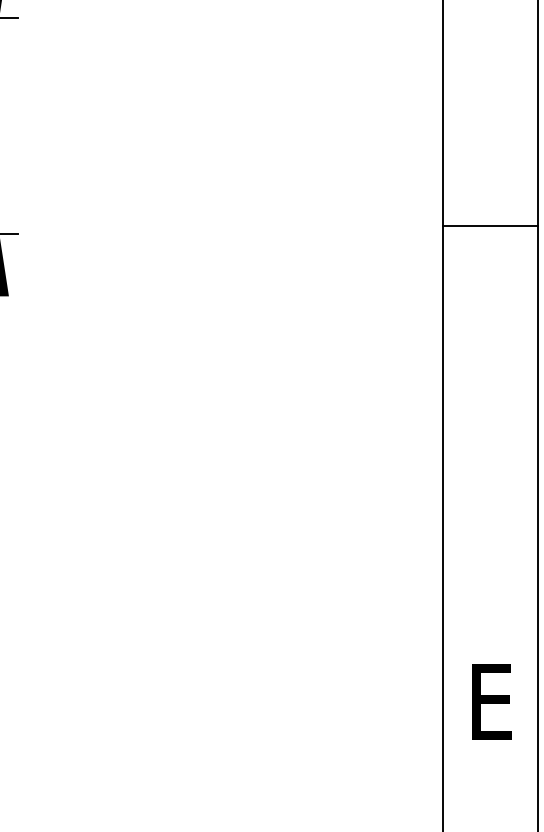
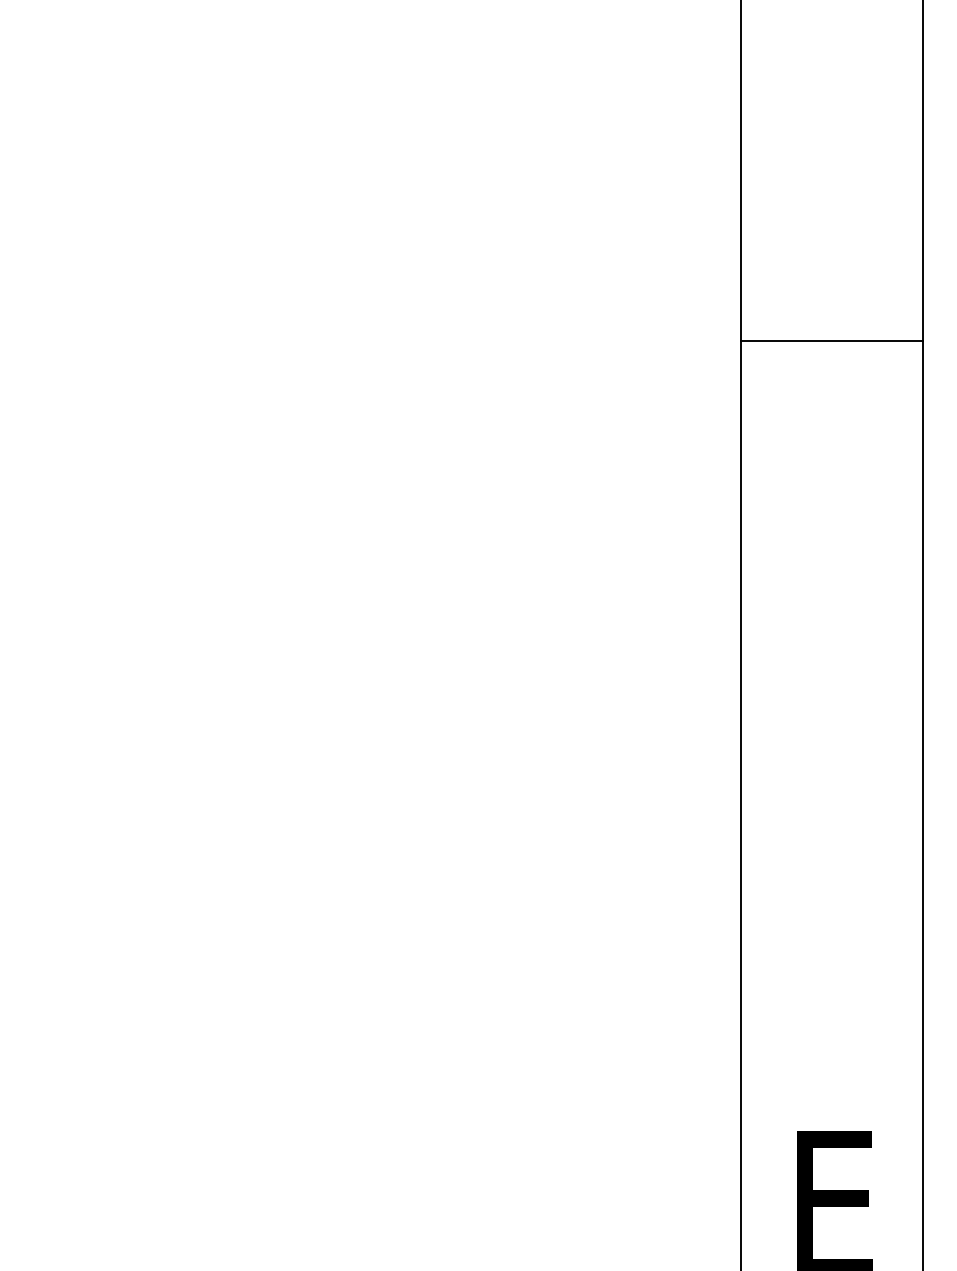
line: (490, 225) -> (832, 340), moved

